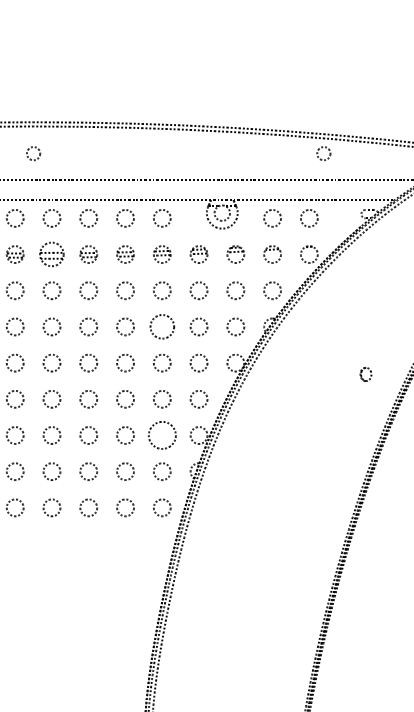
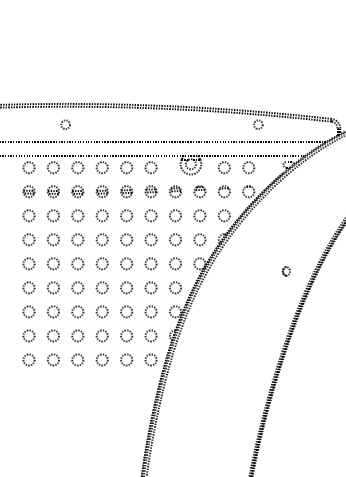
part: (51, 254) -> (77, 191), size x0.71
circle: (161, 326) -> (150, 239), size x0.71
circle: (161, 434) -> (150, 311), size x0.62

